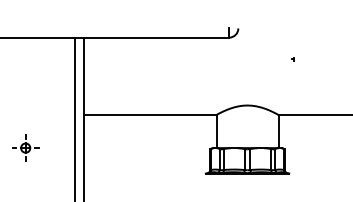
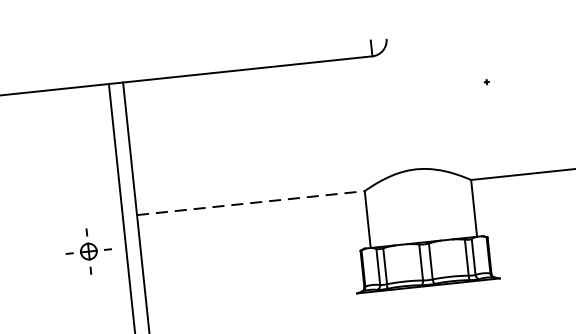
line: (150, 114) -> (251, 202), solid -> dashed
part: (25, 147) -> (88, 250), moved

